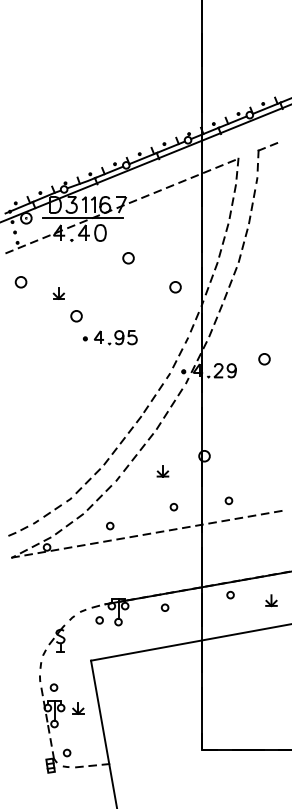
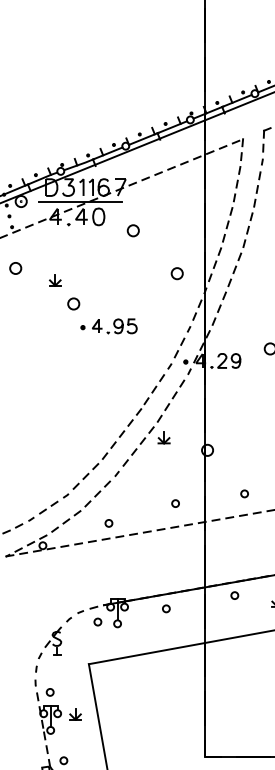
circle: (128, 258) -> (133, 231), moved
part: (162, 471) -> (163, 438), moved
circle: (228, 500) -> (244, 493), moved

